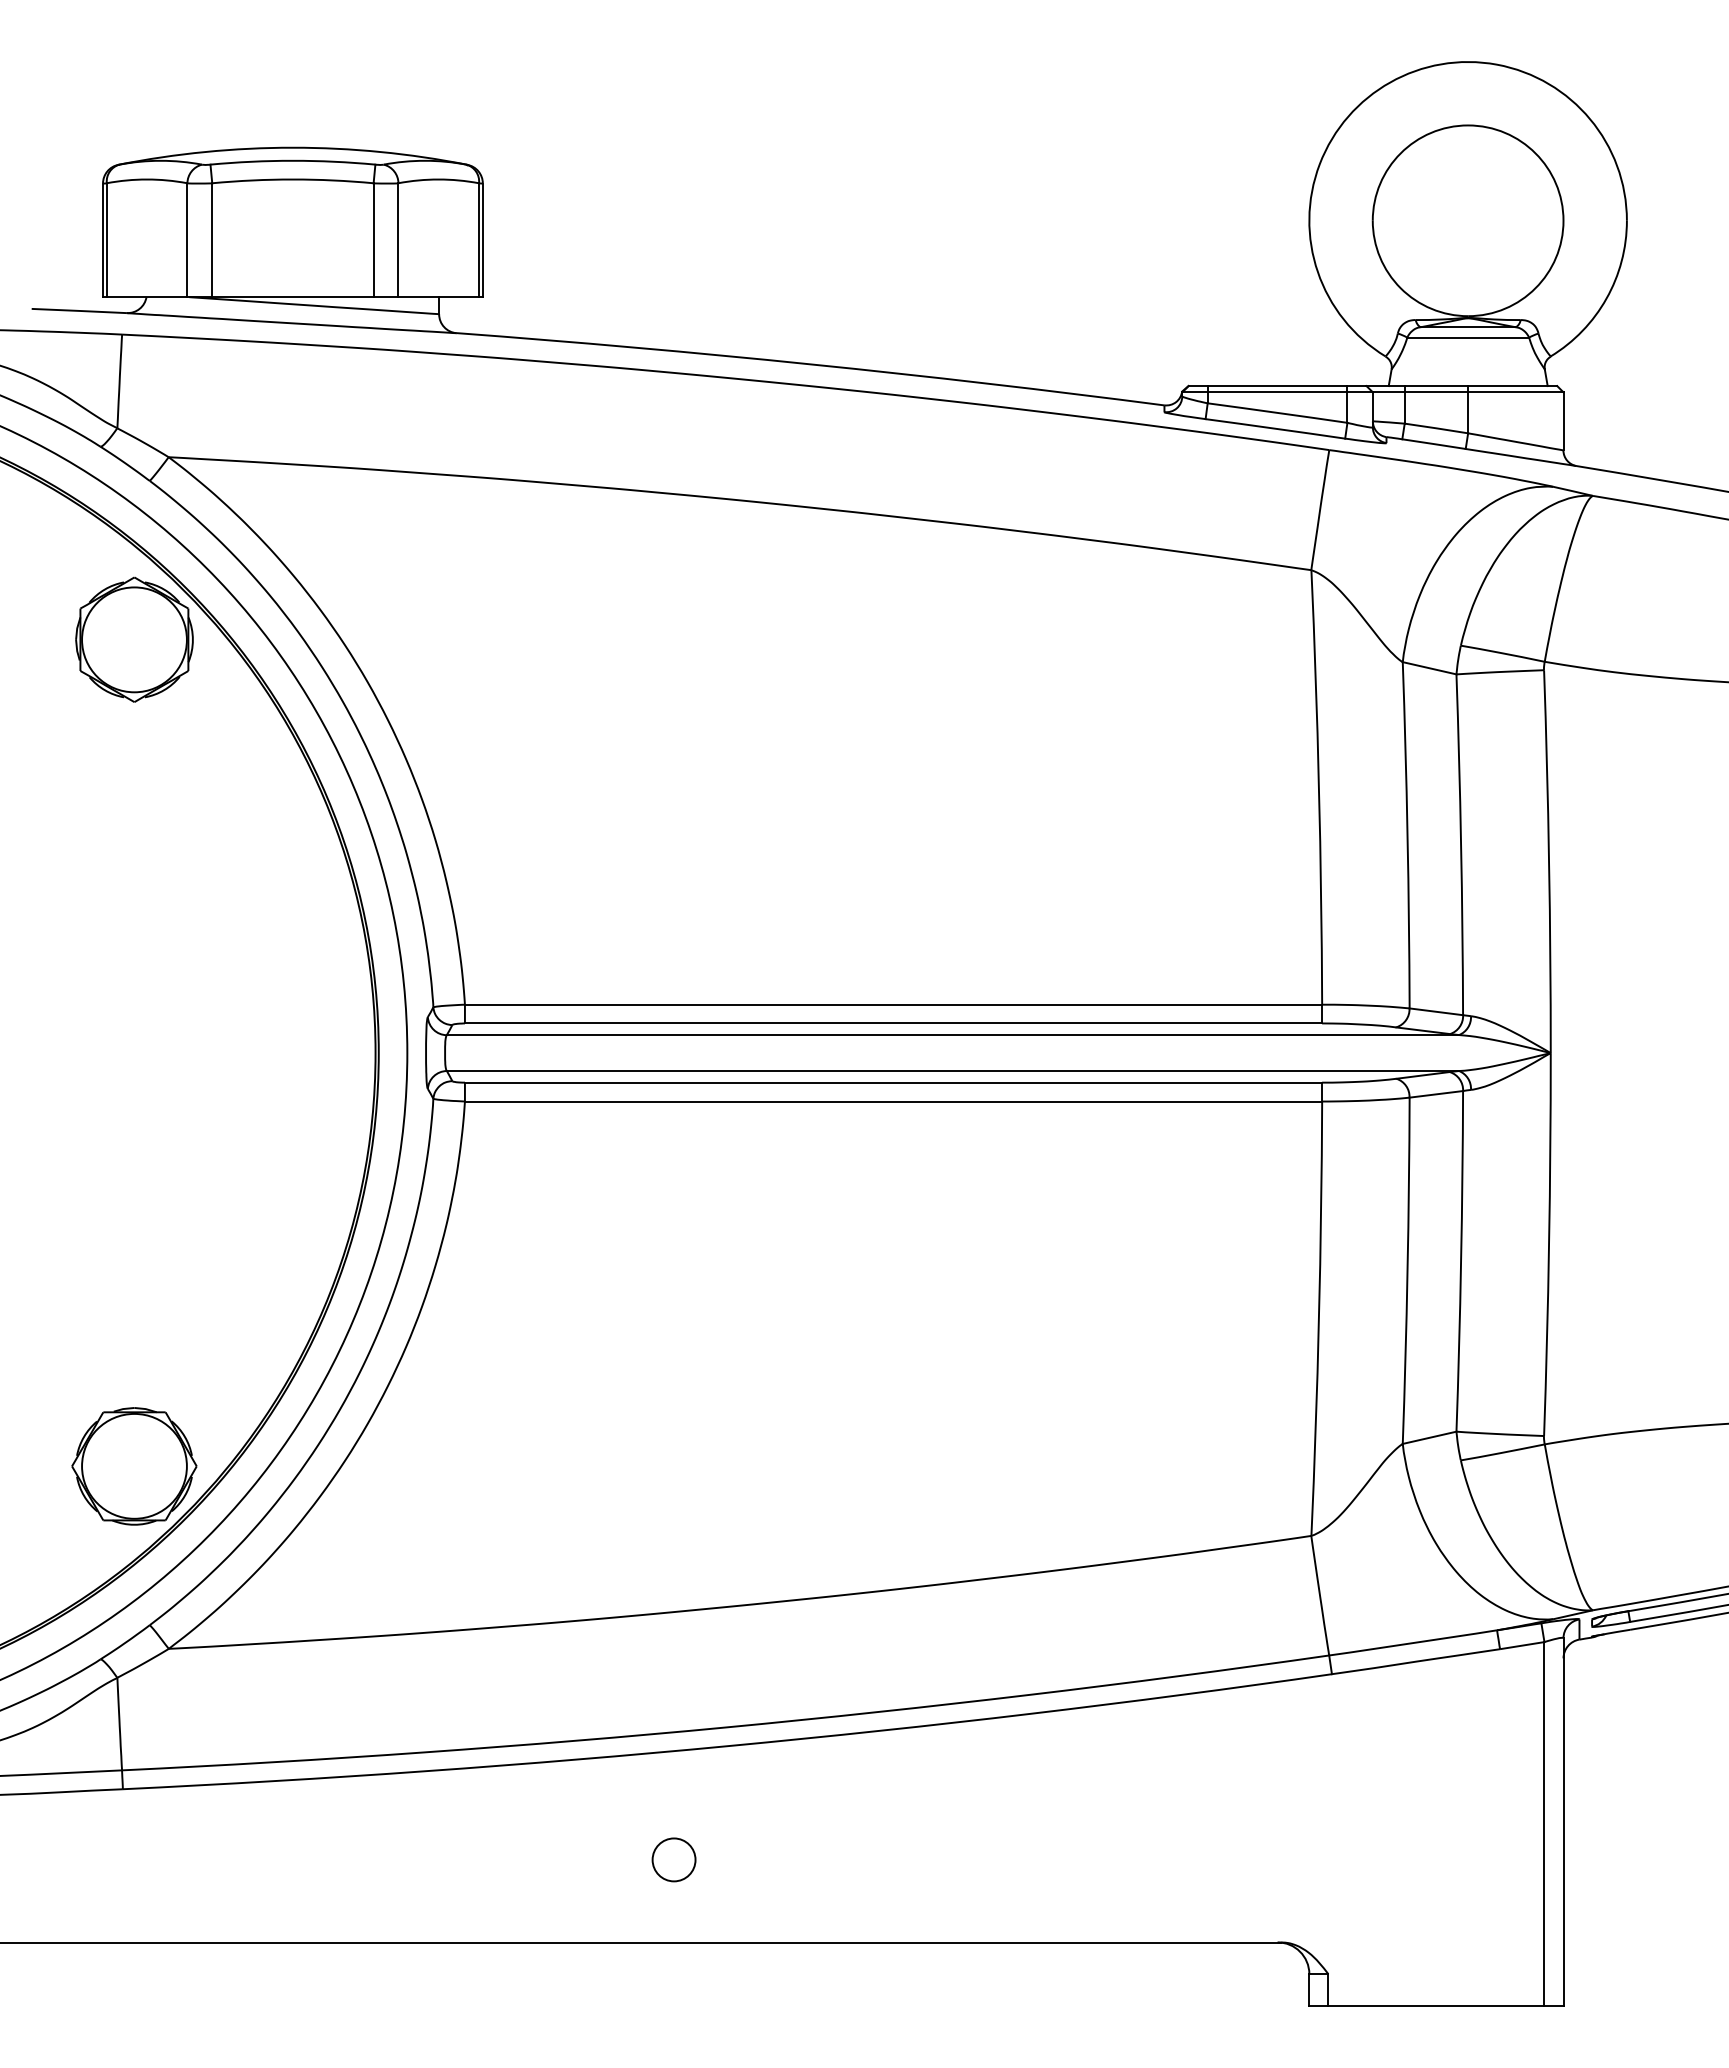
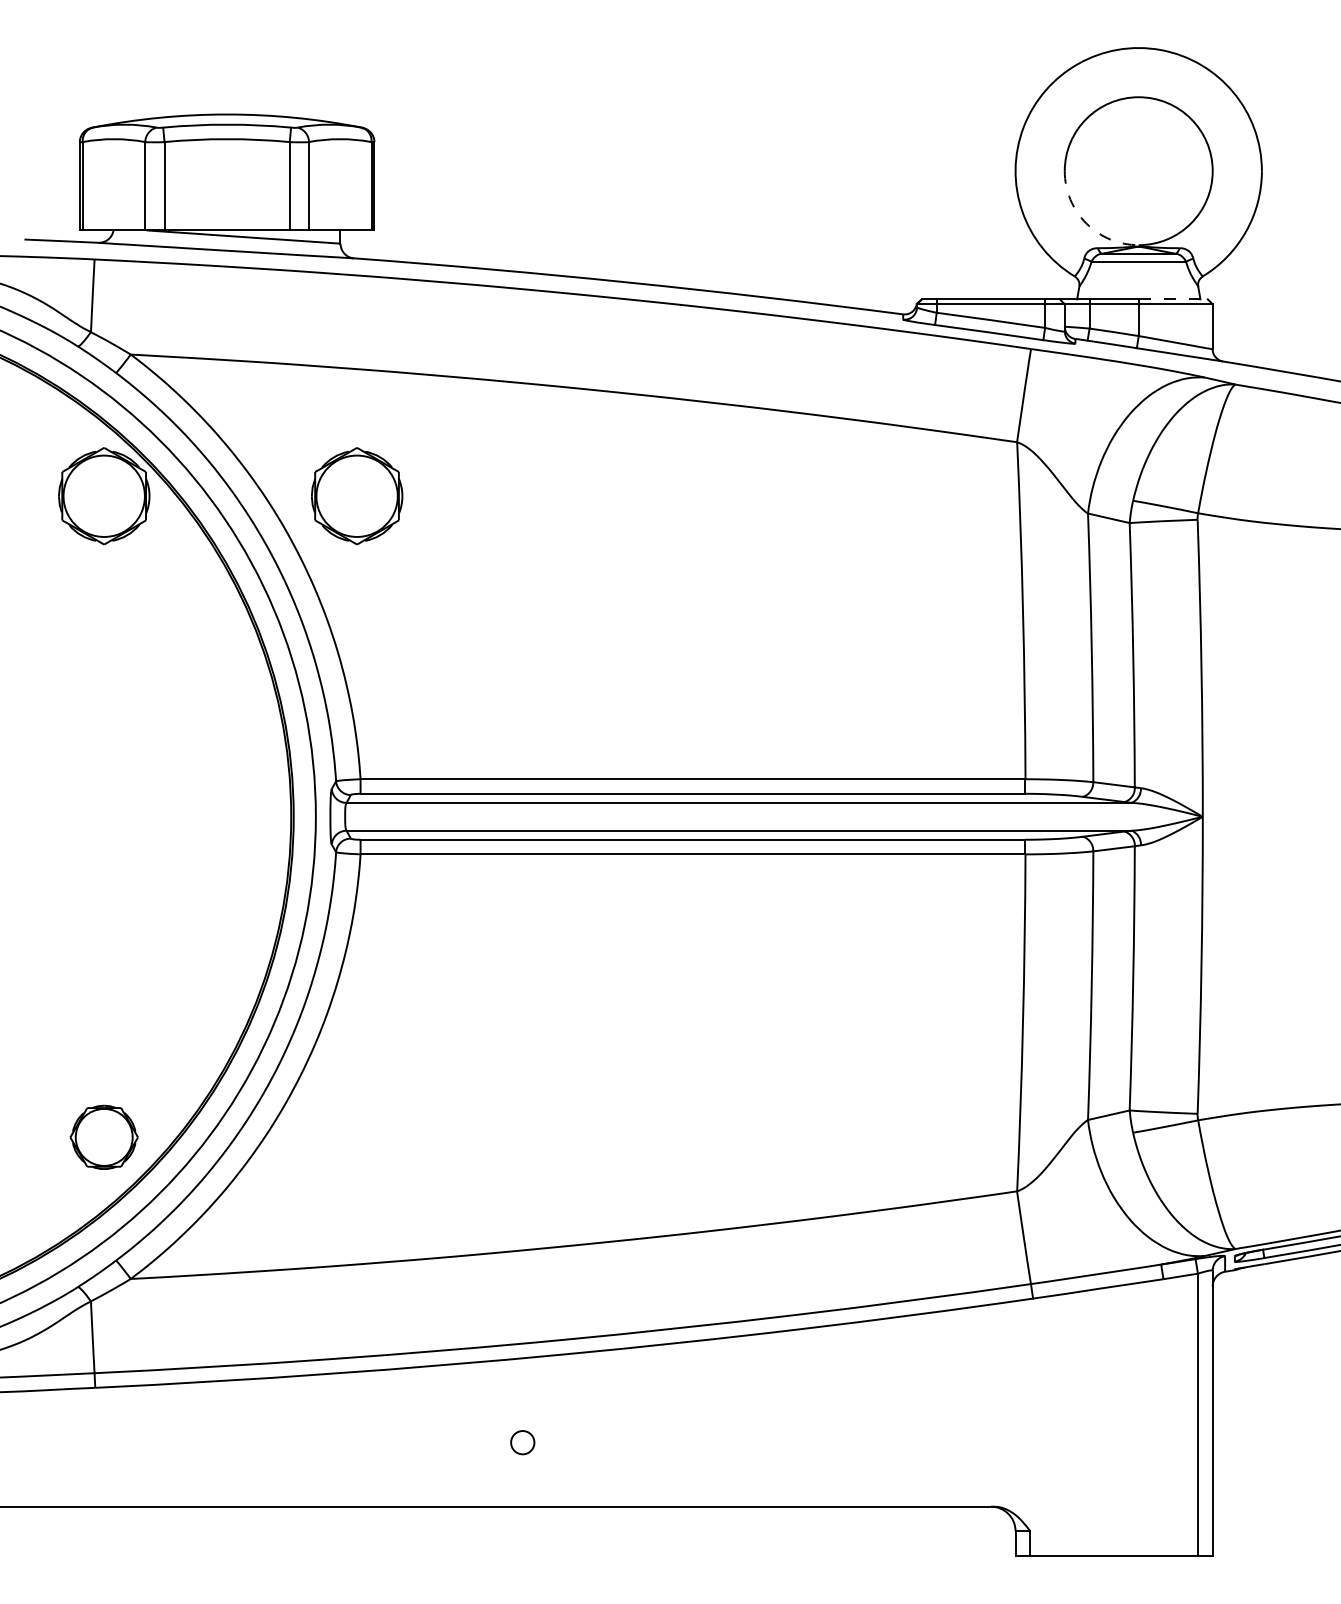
arc: (1400, 288) -> (1086, 223), solid -> dashed
line: (1512, 386) -> (1173, 299), solid -> dashed
part: (460, 639) -> (357, 495), added
part: (134, 1466) -> (104, 1137), size x0.7
circle: (673, 1859) -> (522, 1442), size x0.7

